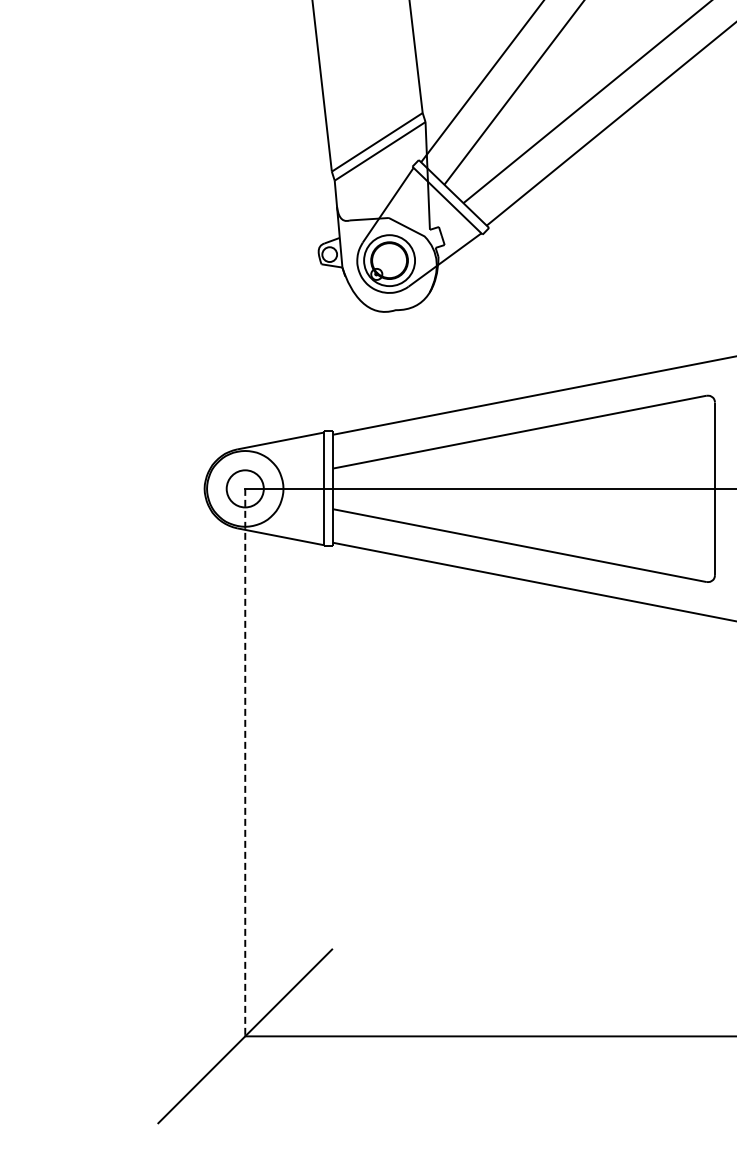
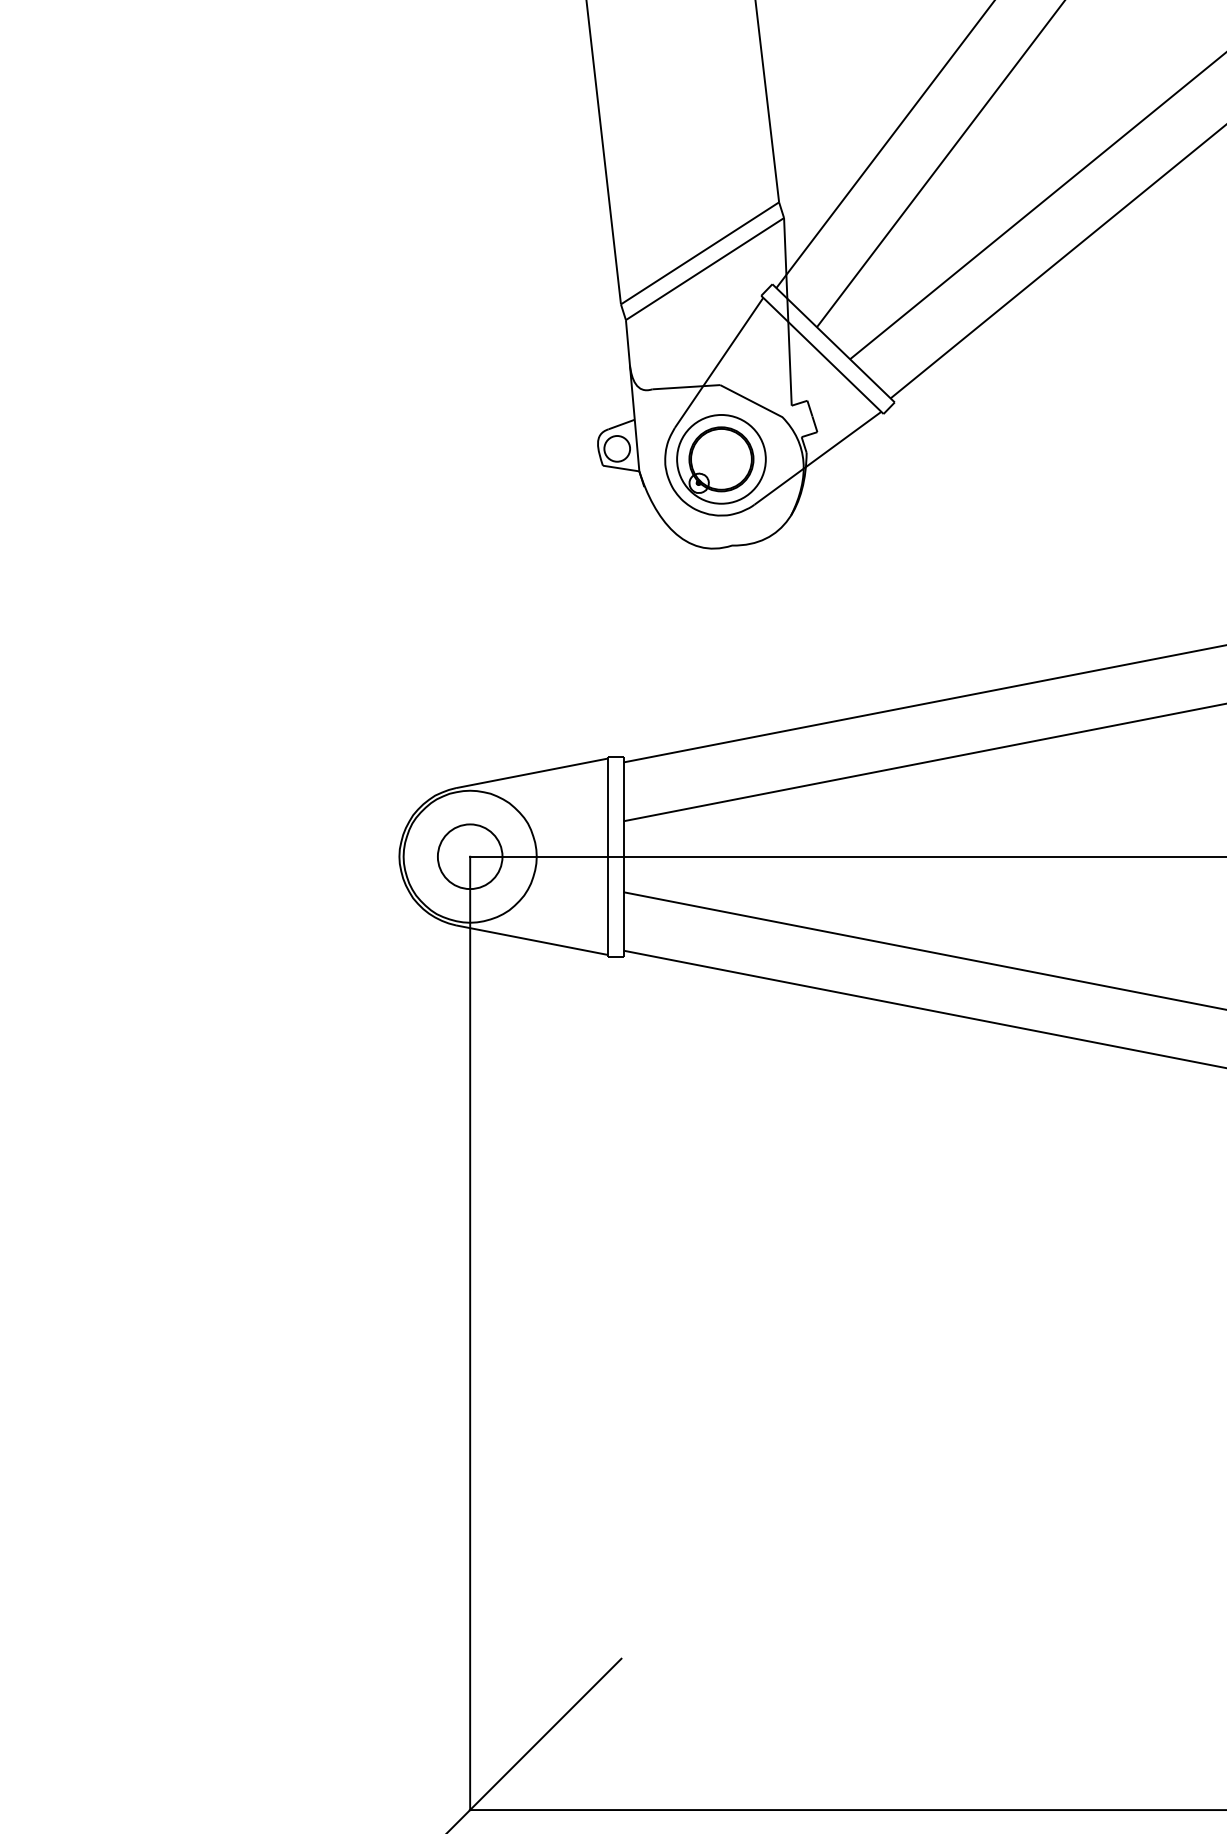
line: (245, 762) -> (470, 1333), dashed -> solid

